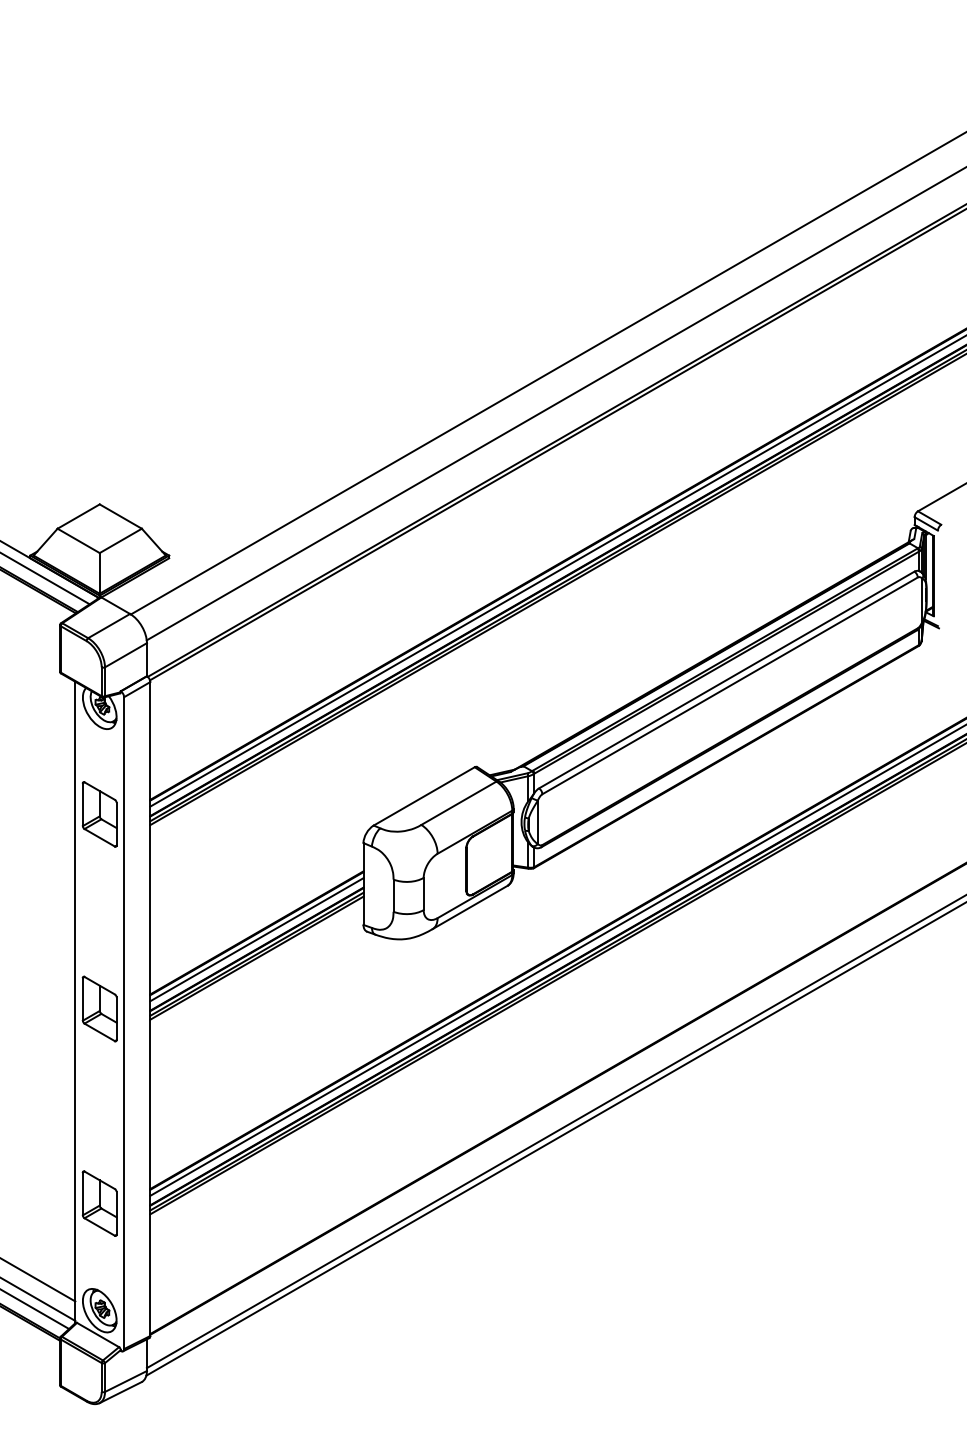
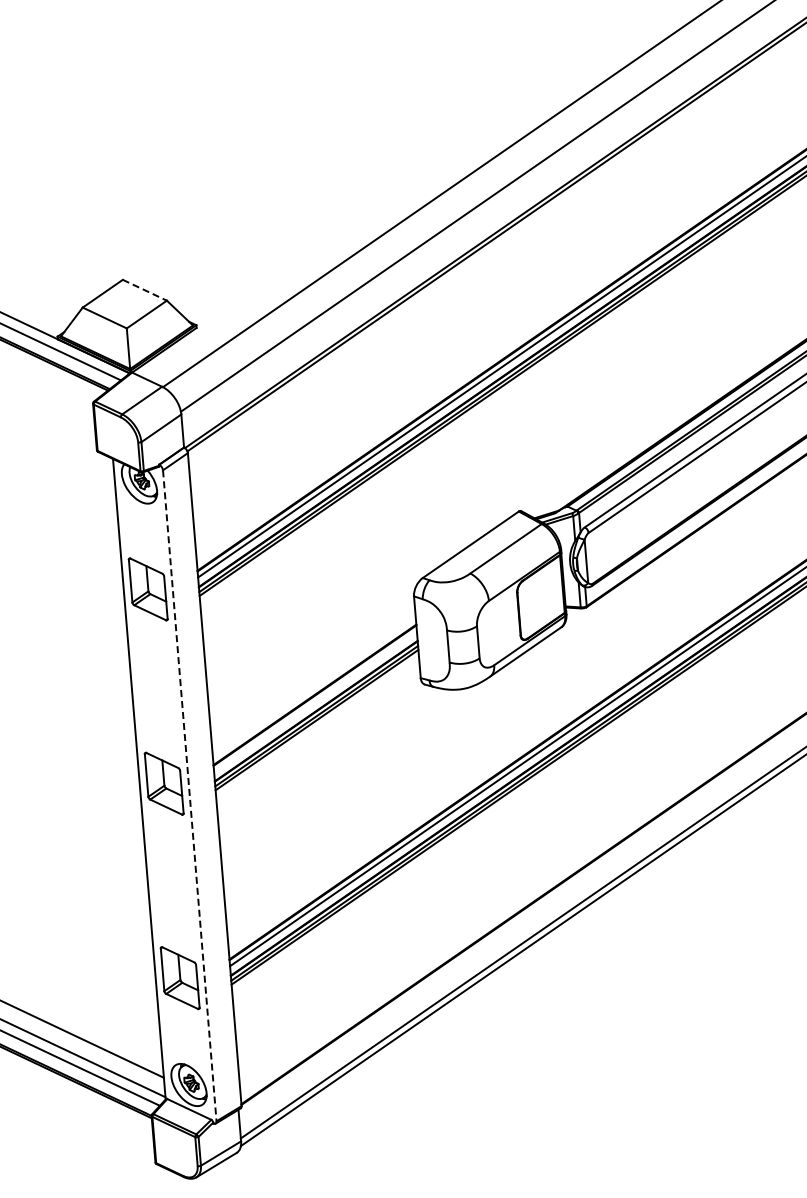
line: (121, 516) -> (145, 290), solid -> dashed
line: (256, 939) -> (315, 701), removed
line: (124, 1023) -> (190, 796), solid -> dashed

